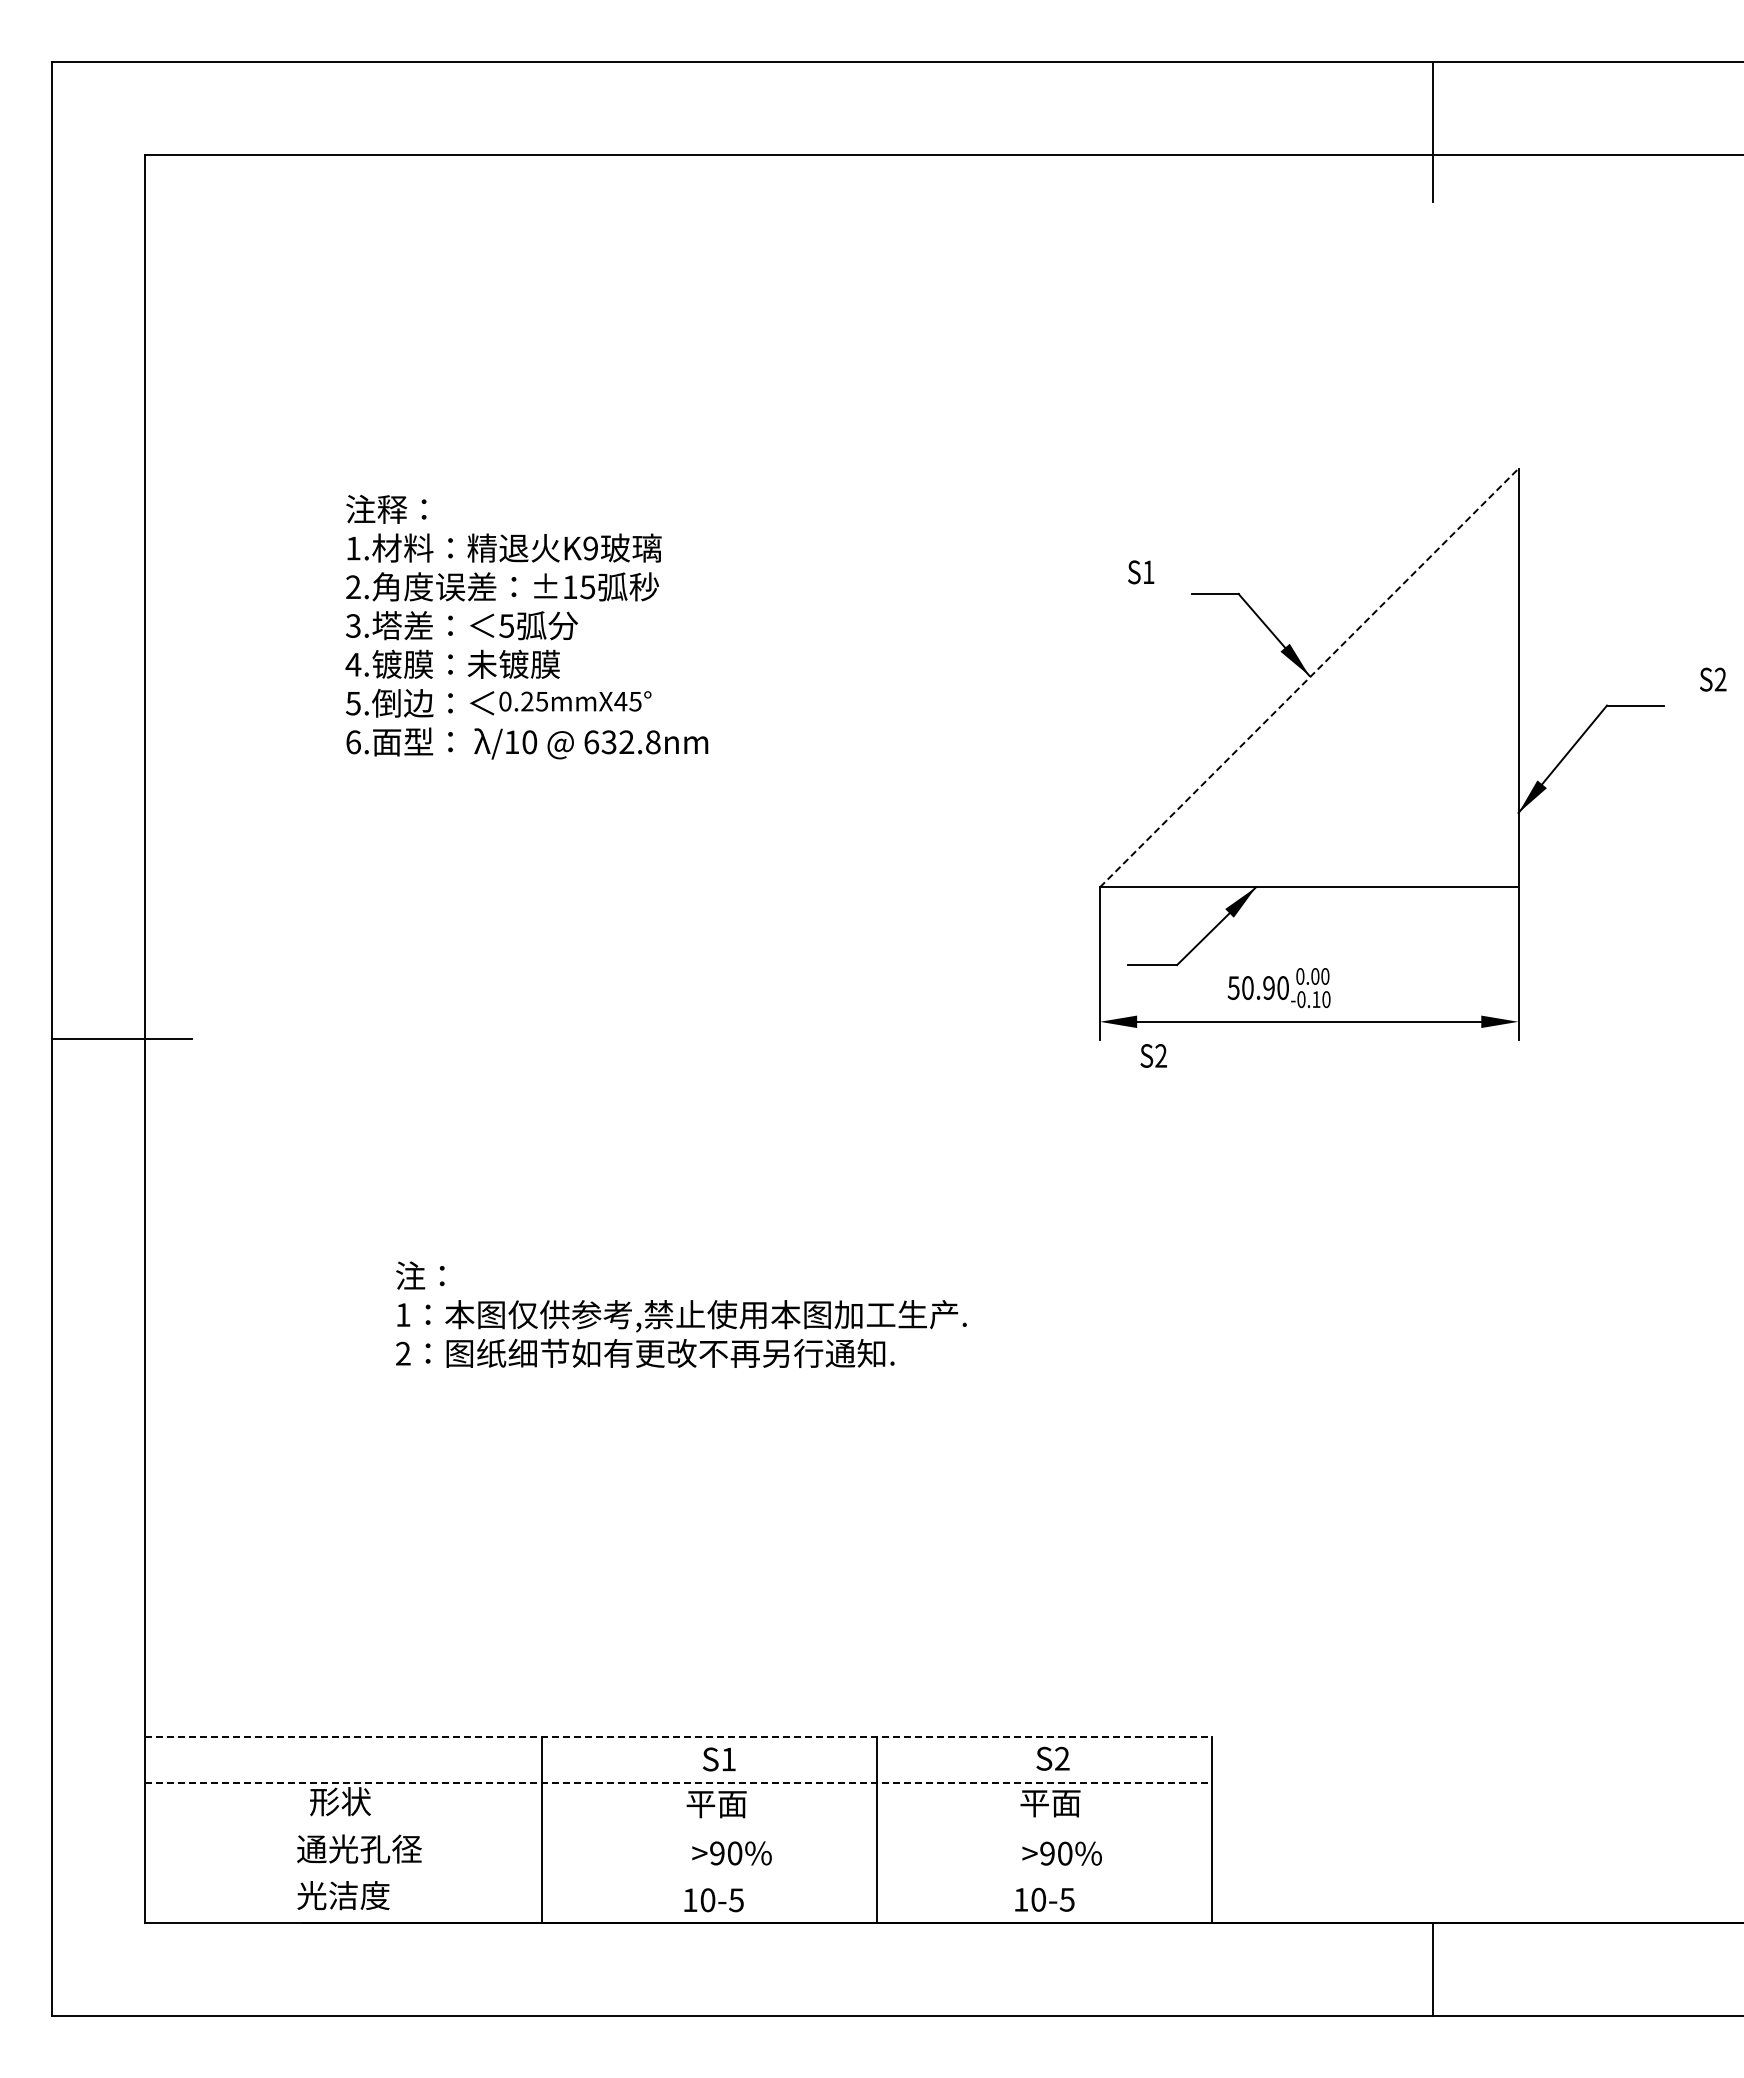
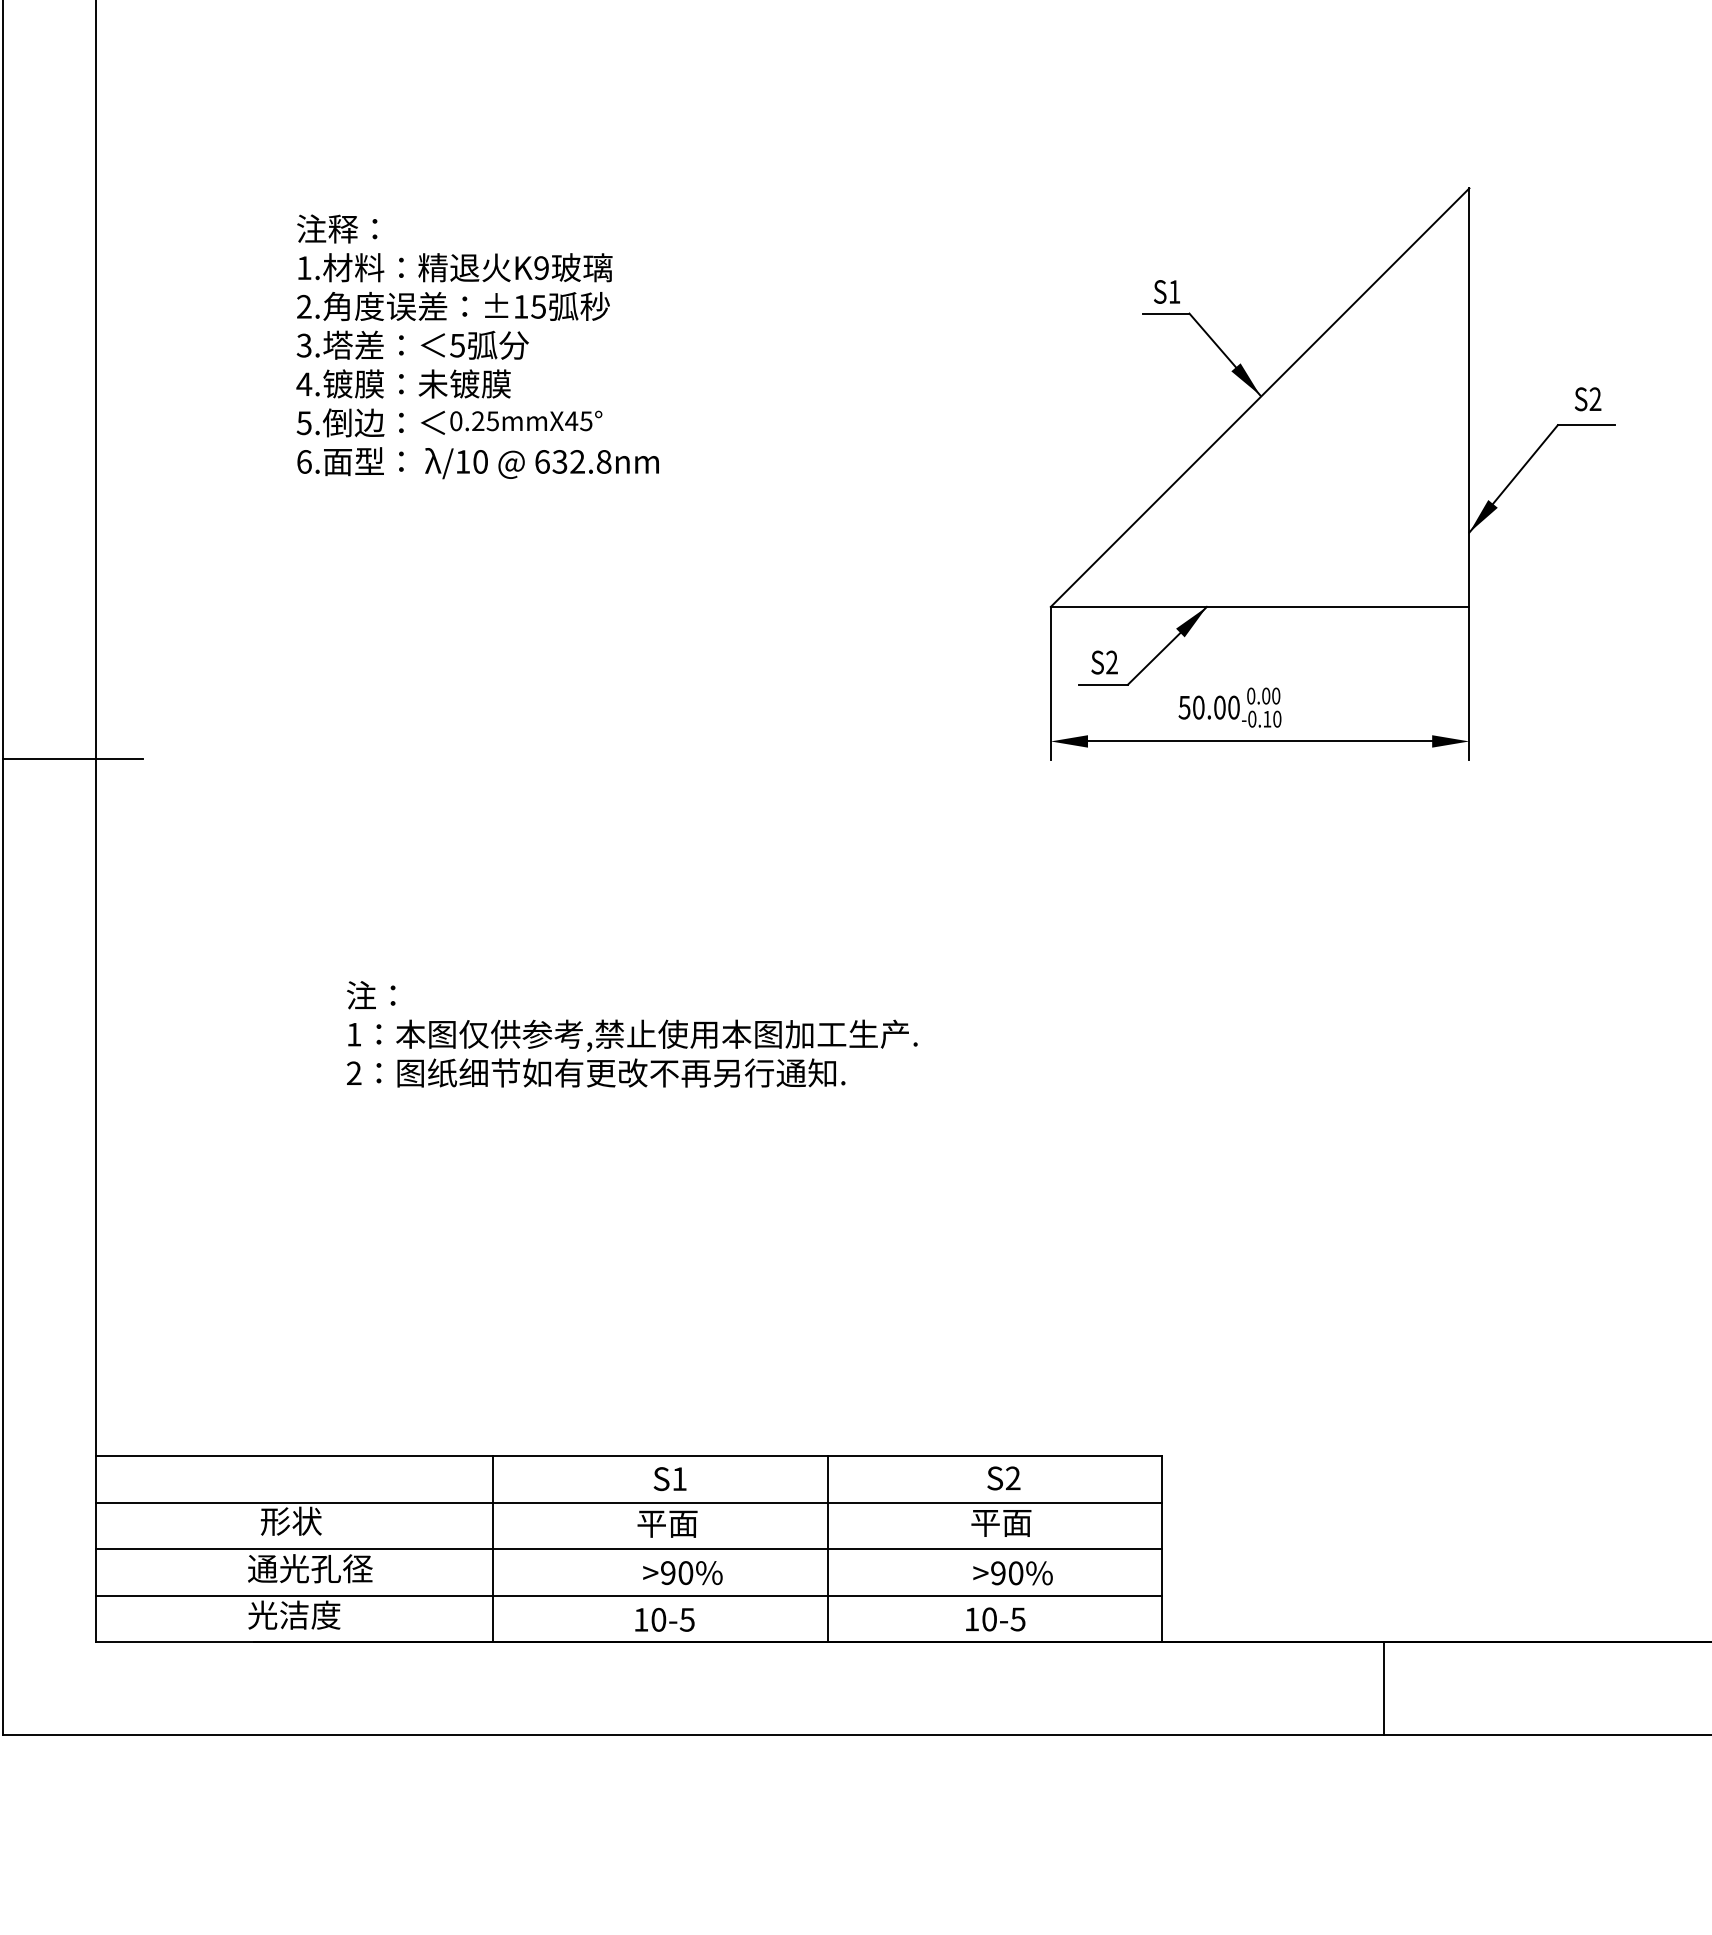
text: (1141, 572) -> (1167, 292), moved
line: (1309, 678) -> (1260, 398), dashed -> solid
text: (1713, 679) -> (1588, 399), moved
text: (1268, 987) -> (1219, 707), 50.90 -> 50.00
text: (1153, 1055) -> (1104, 662), moved
line: (678, 1736) -> (629, 1456), dashed -> solid
line: (678, 1783) -> (629, 1503), dashed -> solid
line: (678, 1829) -> (629, 1549), added
line: (678, 1876) -> (629, 1596), added

